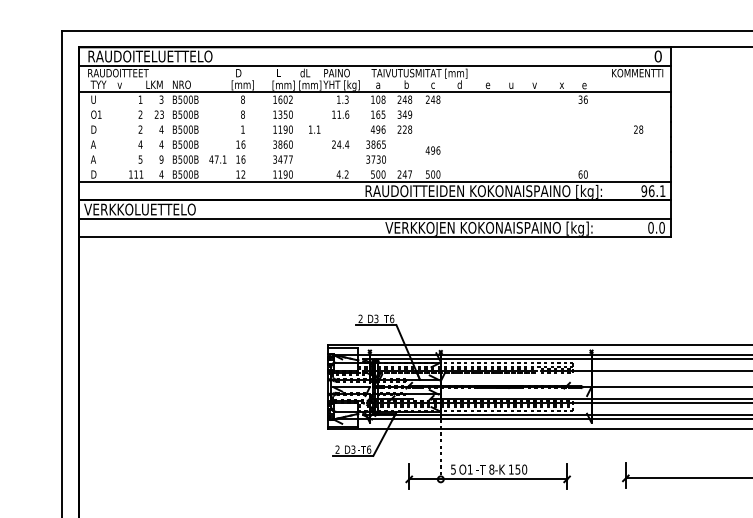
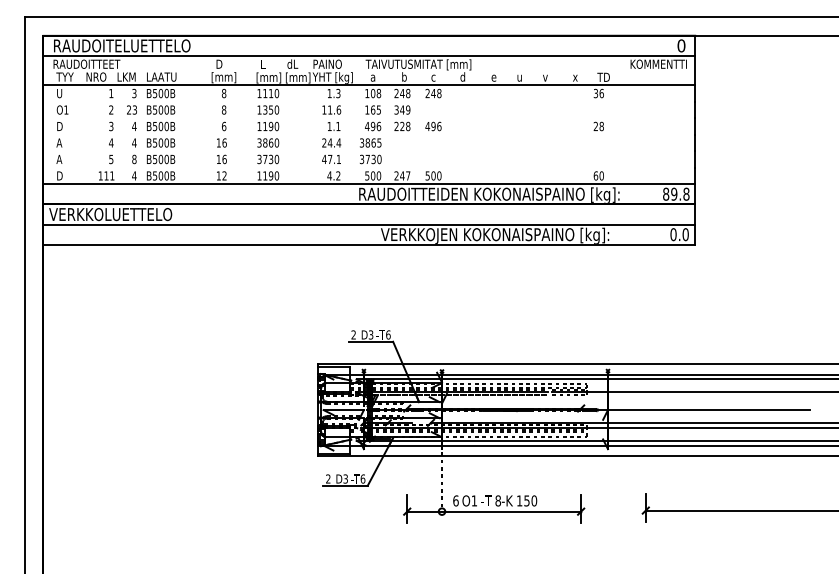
text: (127, 84) -> (96, 76), v -> NRO
text: (186, 84) -> (161, 76), NRO -> LAATU
text: (587, 84) -> (603, 76), e -> TD
text: (286, 99) -> (271, 93), 1602 -> 1110
text: (140, 129) -> (111, 126), 2 -> 3
text: (243, 129) -> (224, 126), 1 -> 6
text: (315, 129) -> (334, 126), moved
text: (638, 129) -> (598, 126), moved
text: (433, 150) -> (433, 126), moved
text: (161, 159) -> (134, 159), 9 -> 8
text: (217, 159) -> (331, 159), moved
text: (285, 159) -> (270, 159), 3477 -> 3730
text: (653, 190) -> (676, 193), 96.1 -> 89.8
text: (453, 469) -> (455, 500), 5 -> 6

